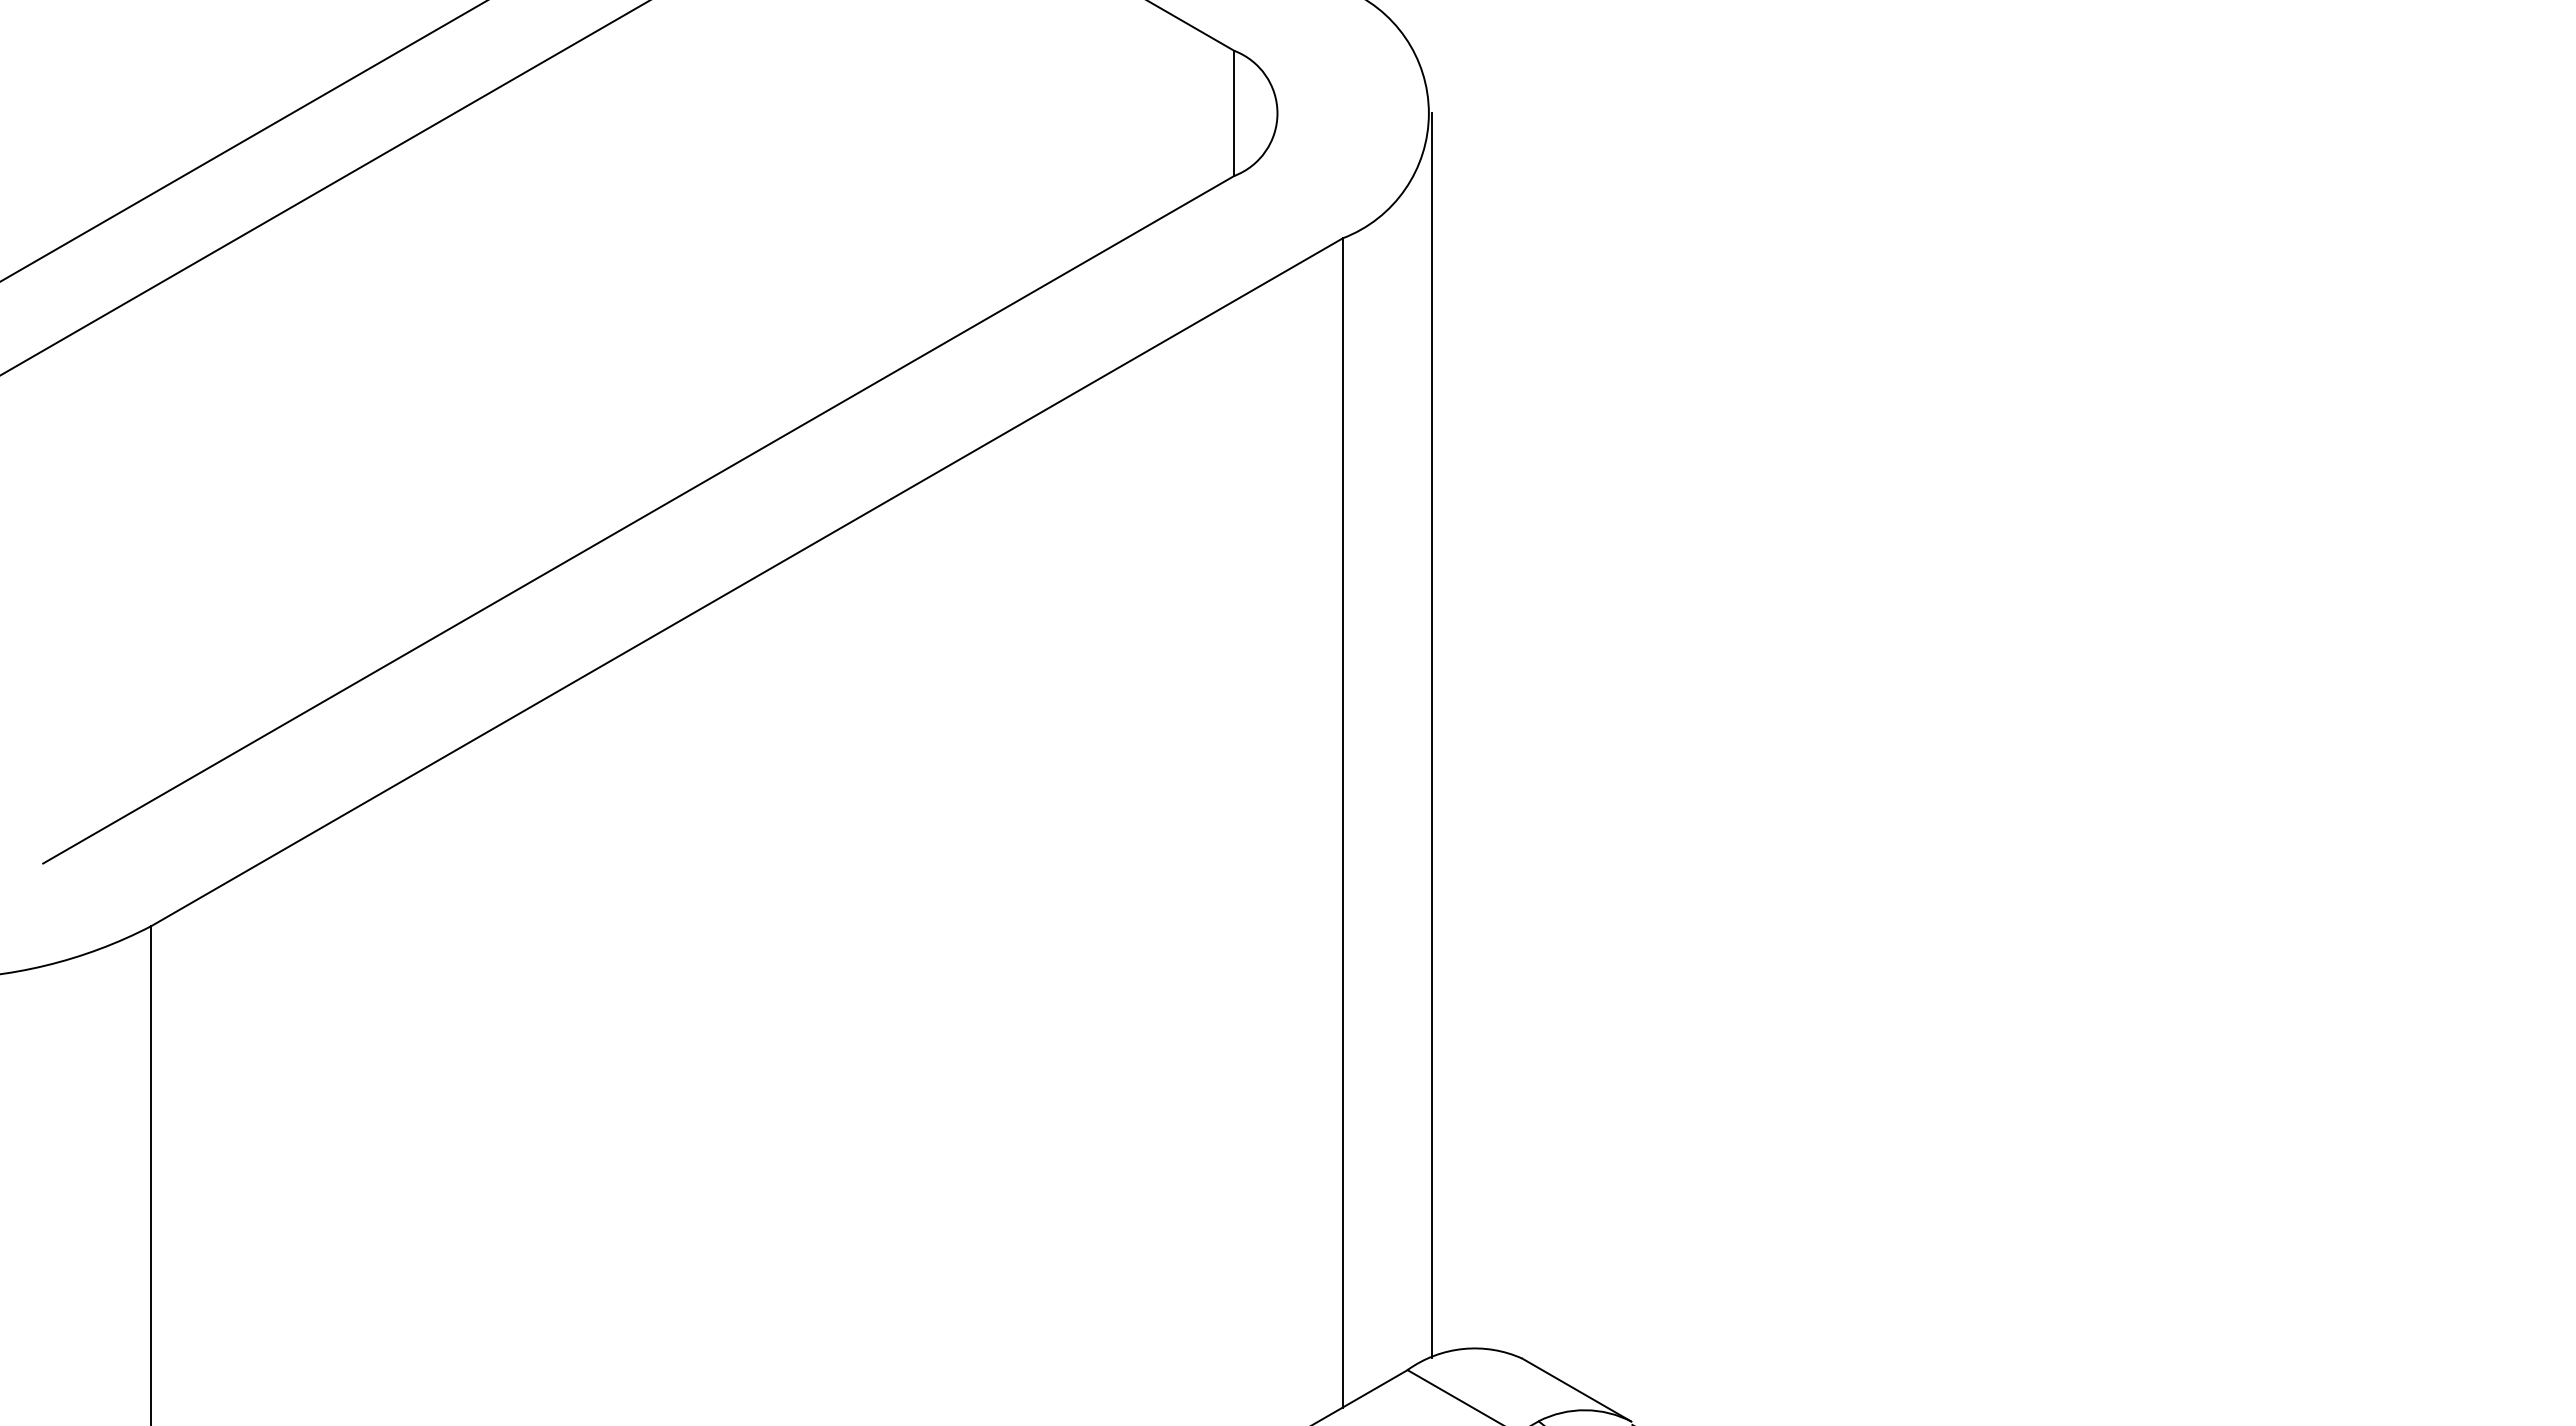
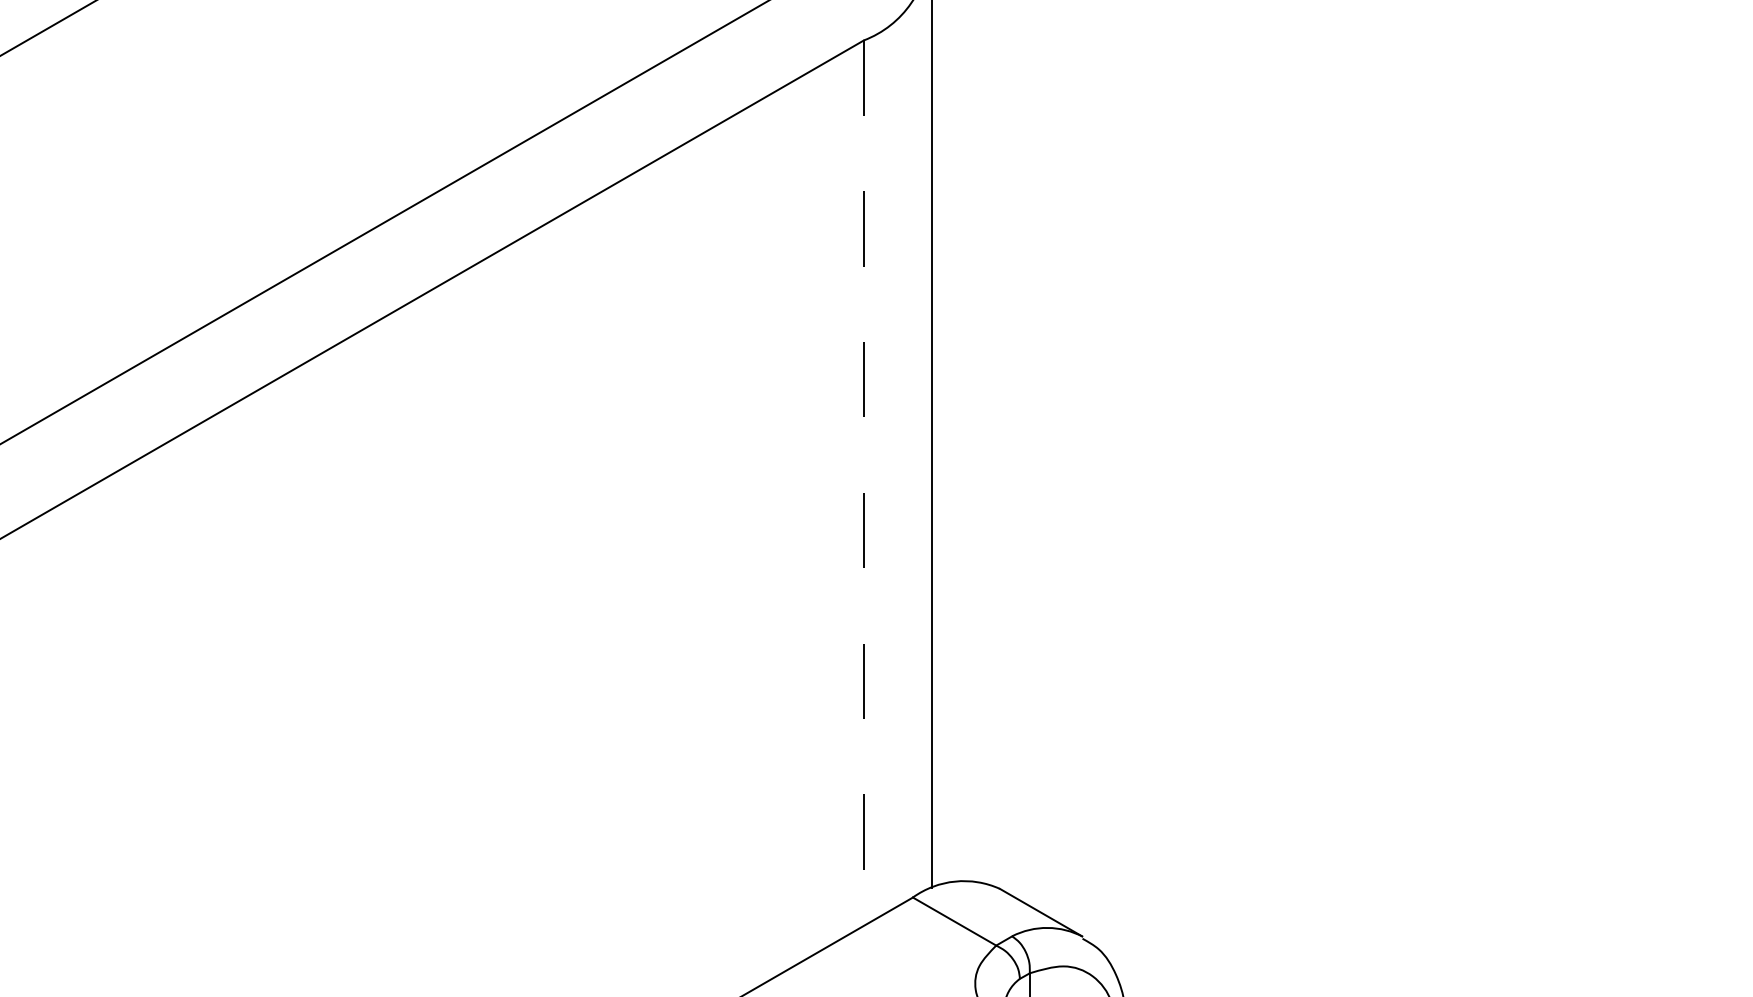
line: (1342, 822) -> (863, 482), solid -> dashed

